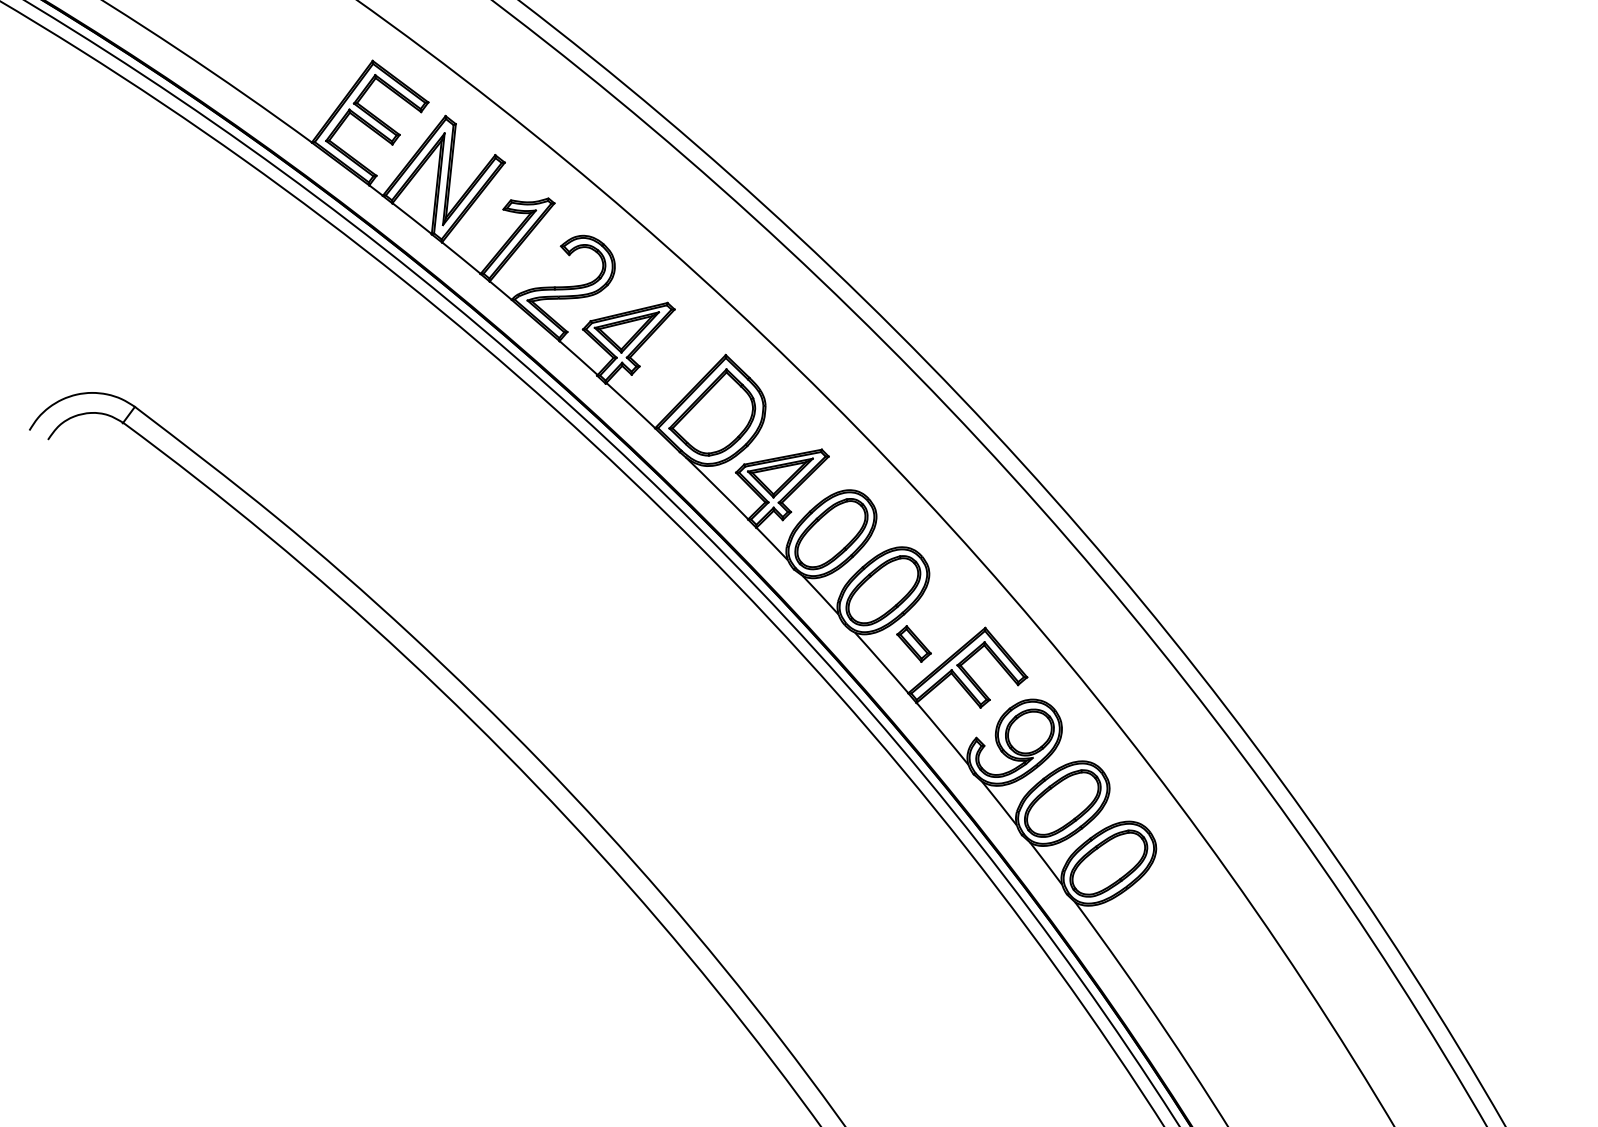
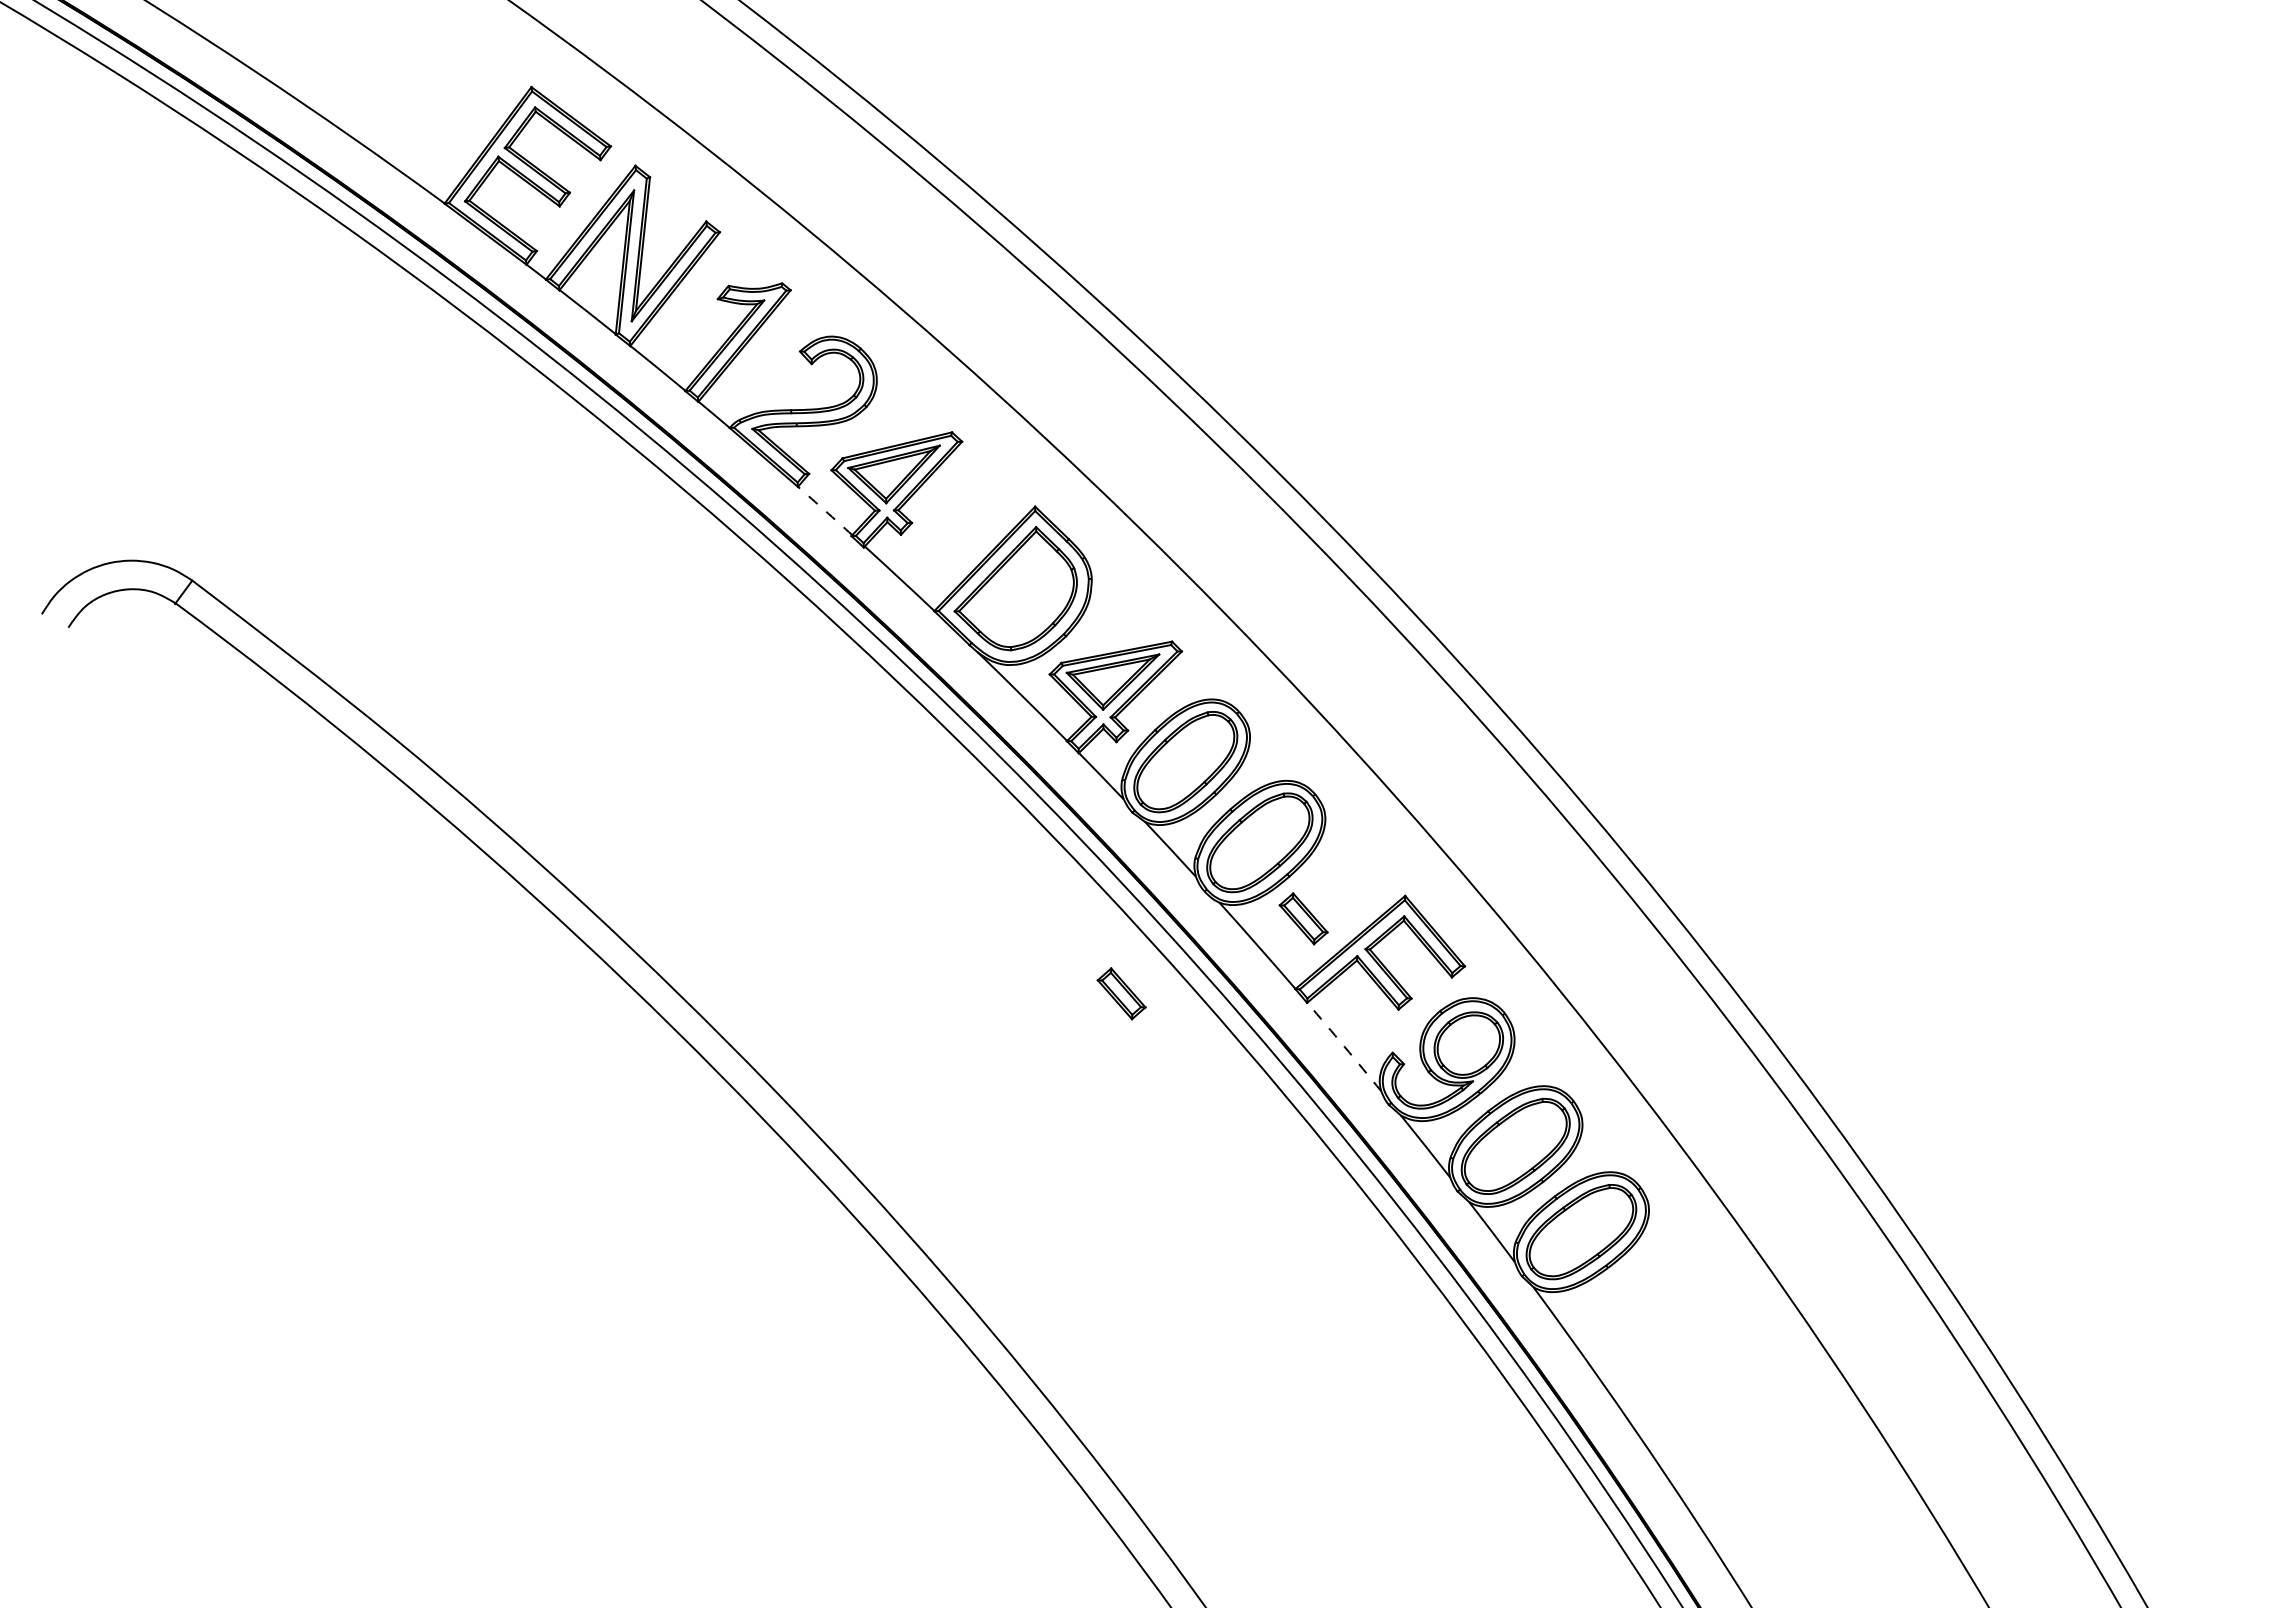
arc: (578, 357) -> (825, 510), solid -> dashed
part: (786, 696) -> (1121, 993), added
arc: (942, 733) -> (1344, 1046), solid -> dashed

